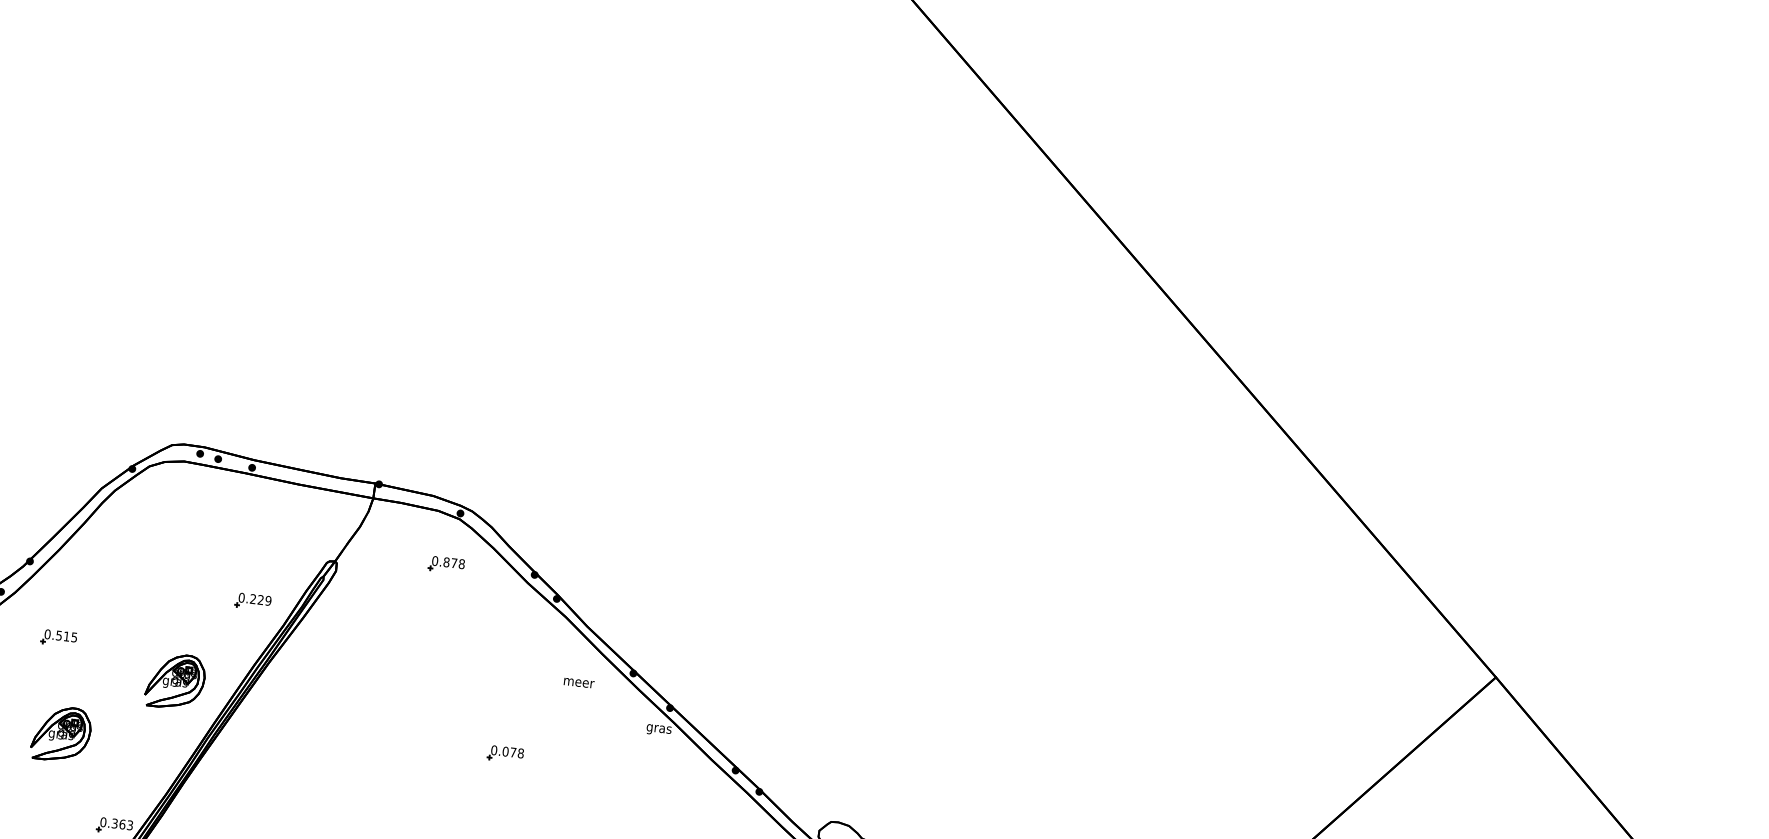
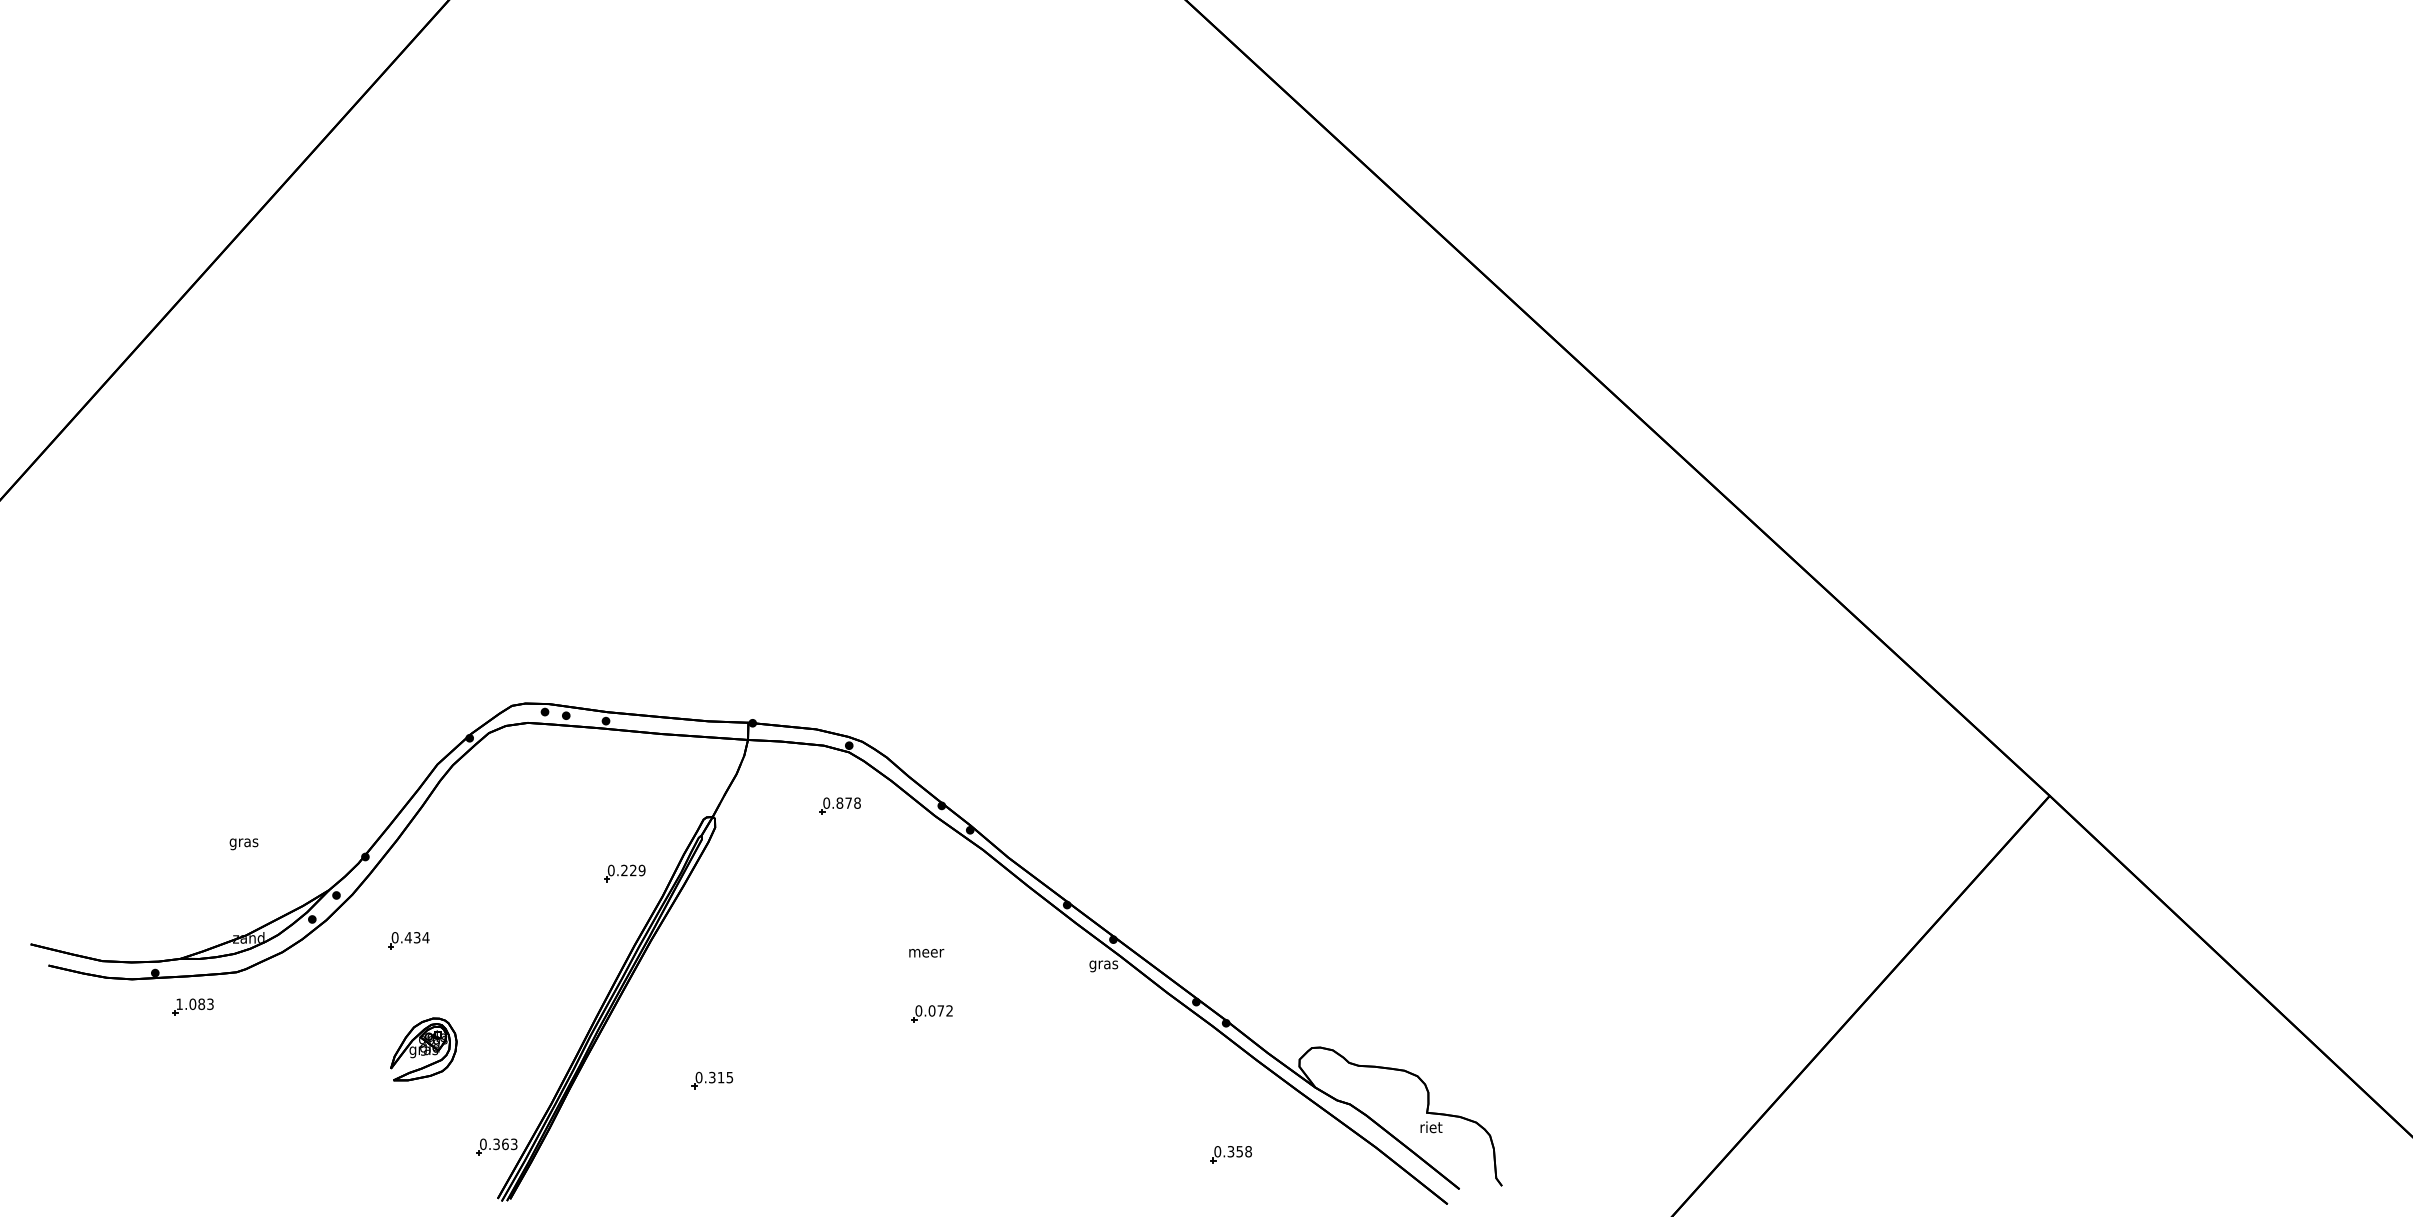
text: (66, 636) -> (416, 937), 0.515 -> 0.434
part: (175, 681) -> (546, 974), removed
text: (578, 683) -> (926, 953), moved
text: (520, 753) -> (949, 1010), 0.078 -> 0.072
part: (308, 789) -> (712, 1080), added

